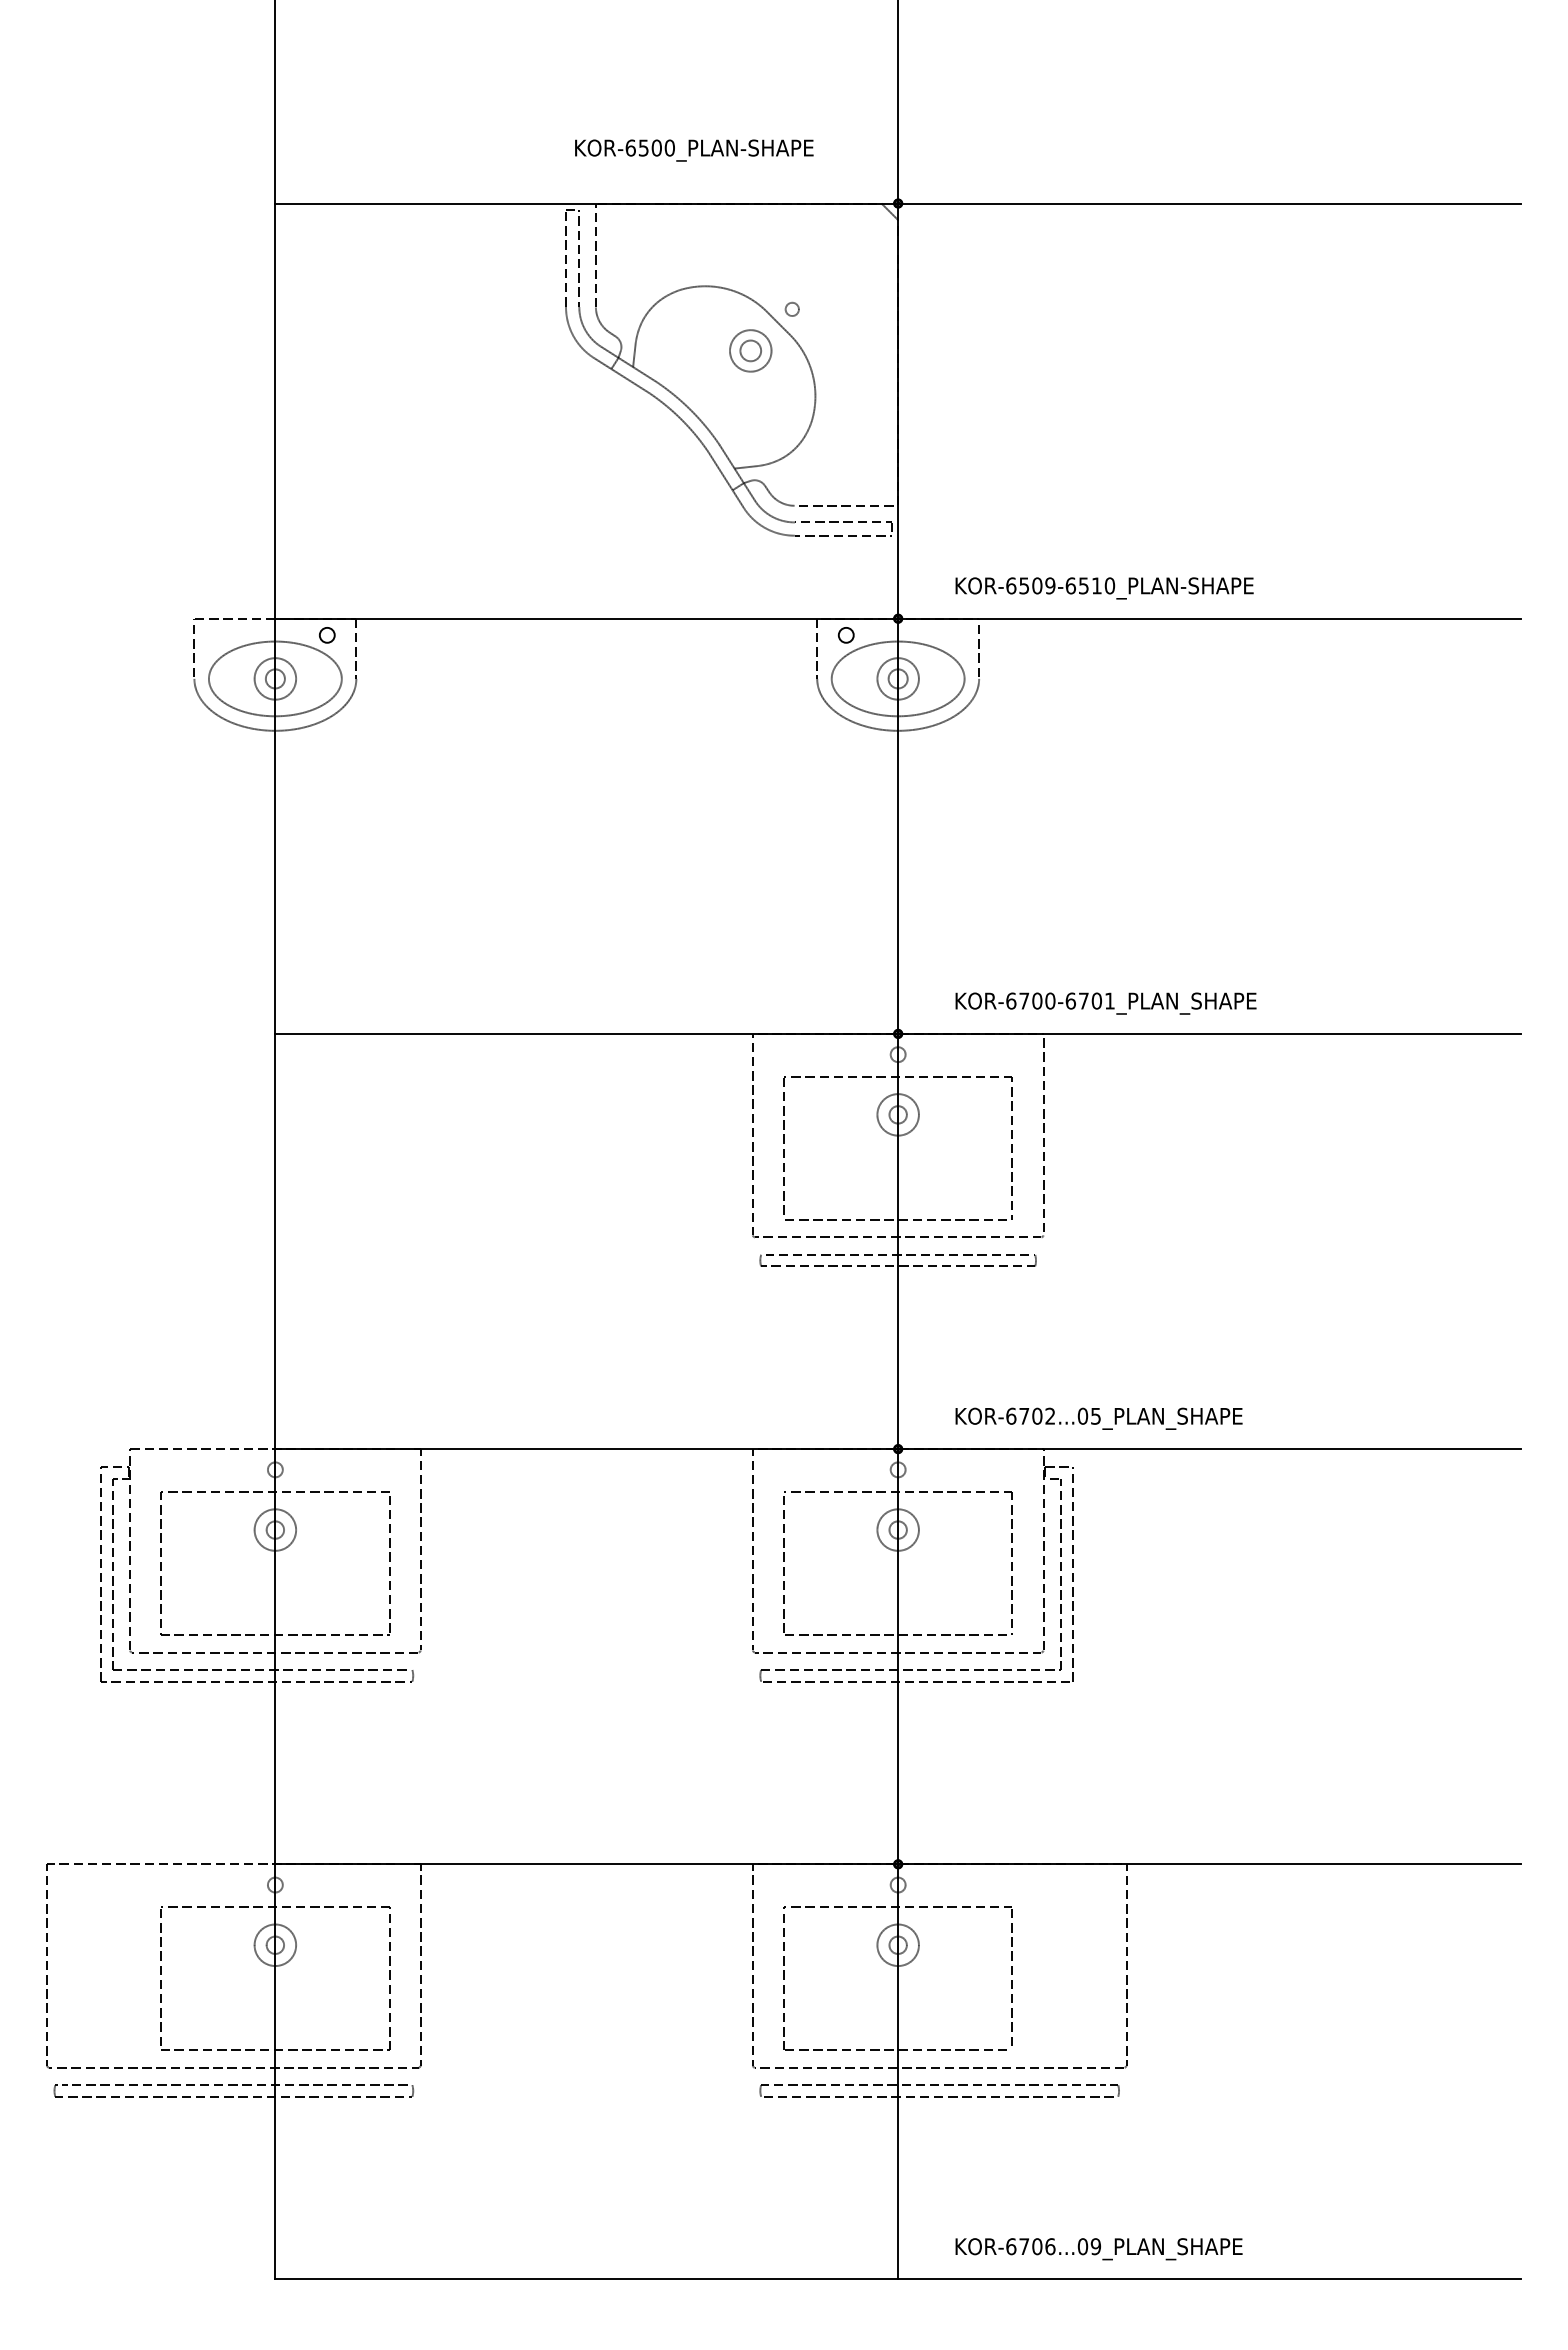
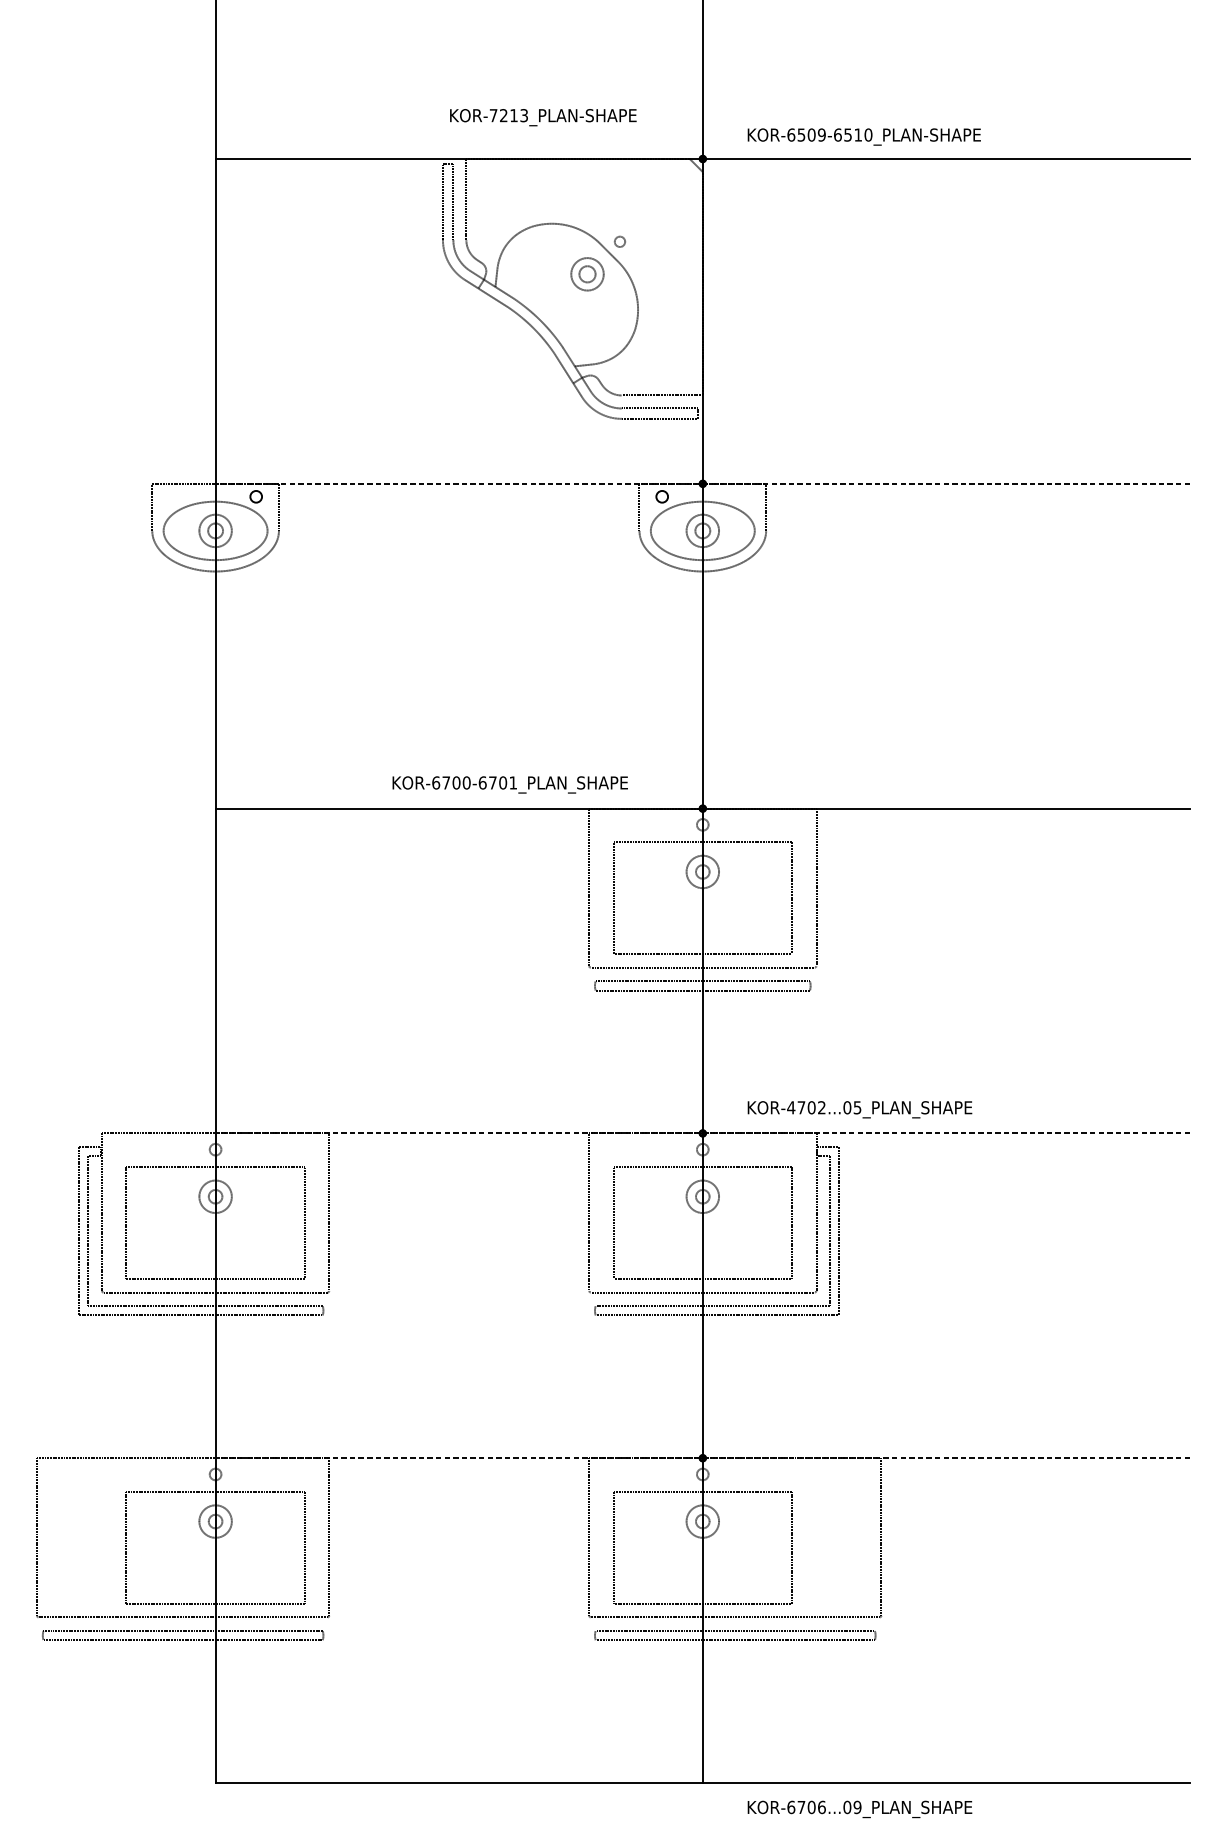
text: (649, 147) -> (508, 115), KOR-6500_PLAN-SHAPE -> KOR-7213_PLAN-SHAPE
text: (1104, 588) -> (864, 137), moved
line: (898, 618) -> (703, 483), solid -> dashed
text: (1105, 1003) -> (509, 784), moved
text: (1010, 1415) -> (790, 1107), KOR-6702...05_PLAN_SHAPE -> KOR-4702...05_PLAN_SHAPE
line: (898, 1449) -> (703, 1133), solid -> dashed
line: (898, 1864) -> (703, 1458), solid -> dashed
text: (1098, 2249) -> (859, 1809), moved

